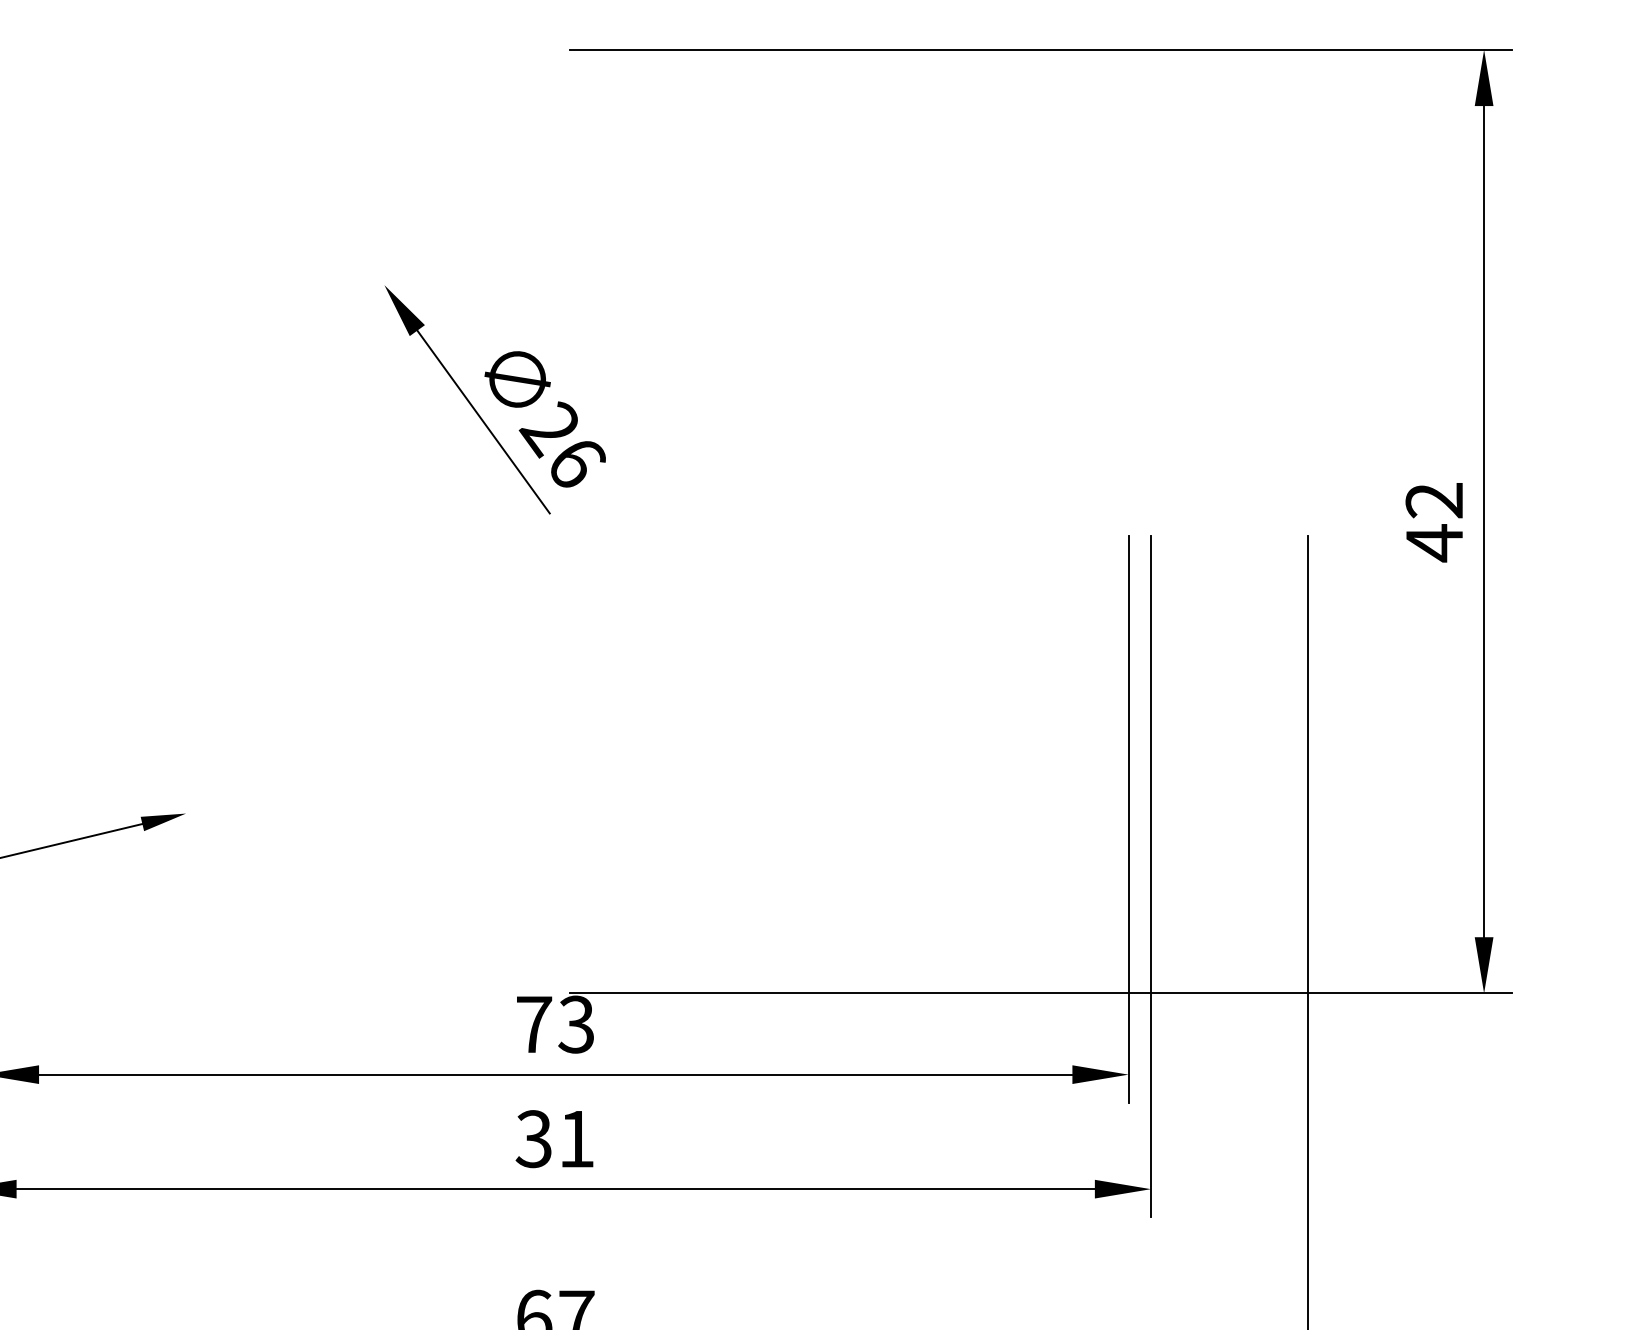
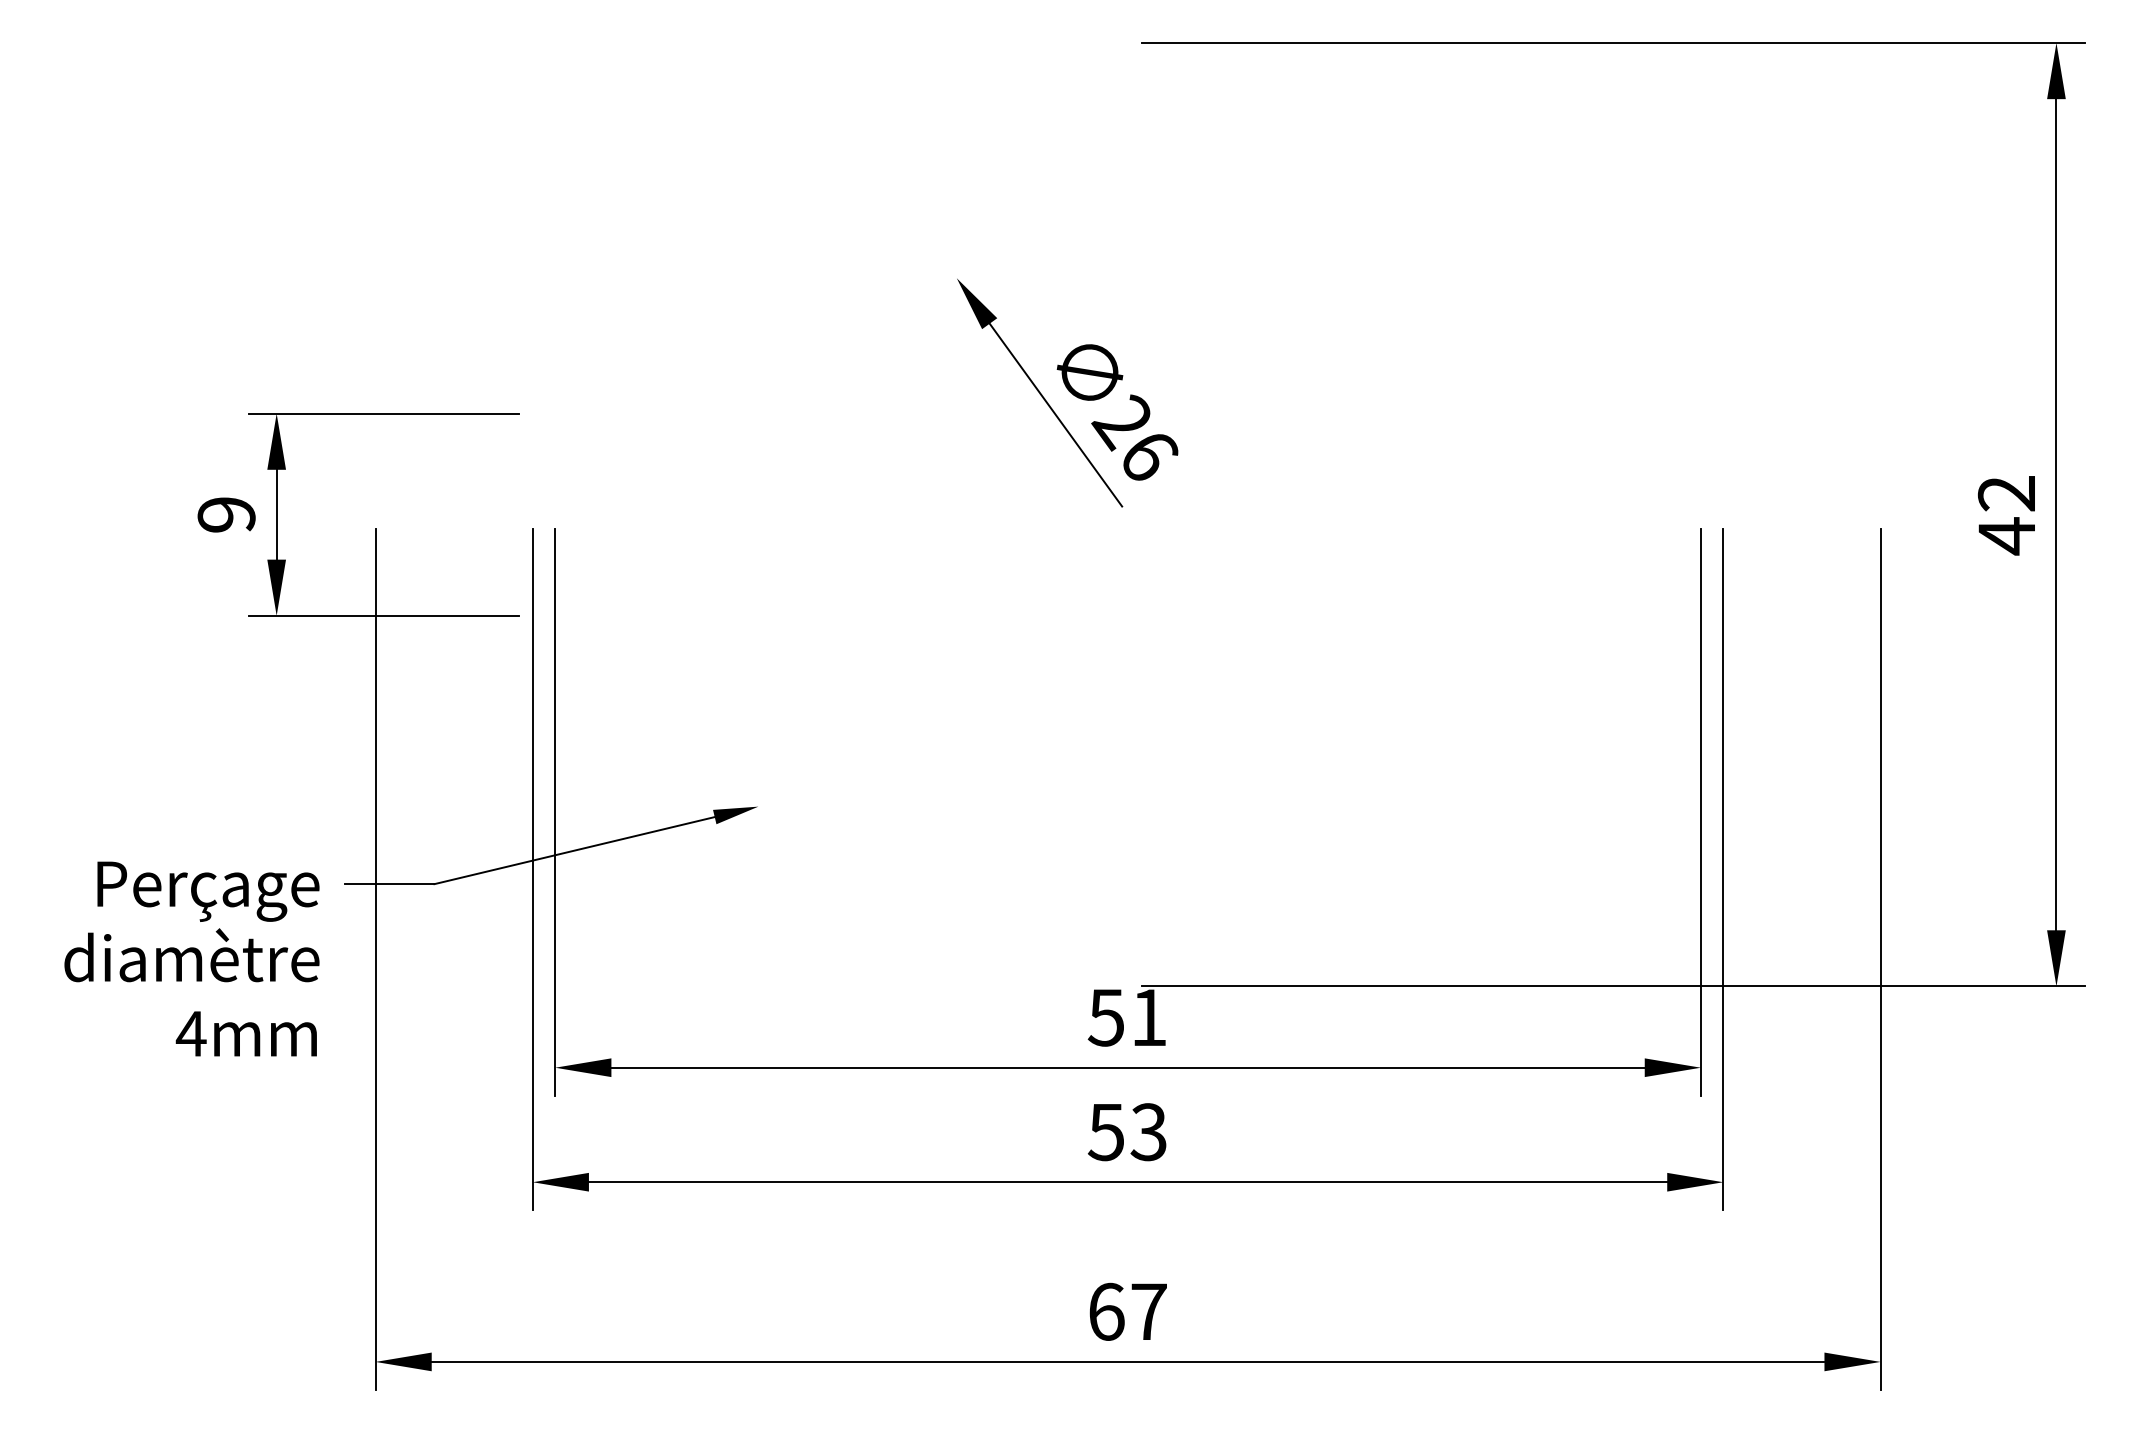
text: (554, 1024) -> (1126, 1017), 73 -> 51
text: (555, 1139) -> (1127, 1132), 31 -> 53

